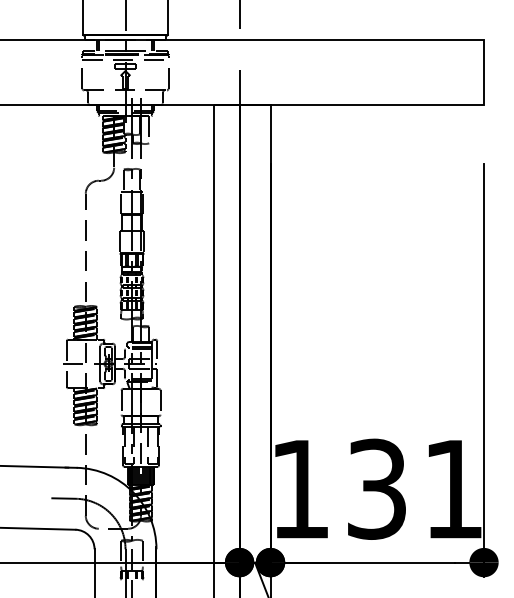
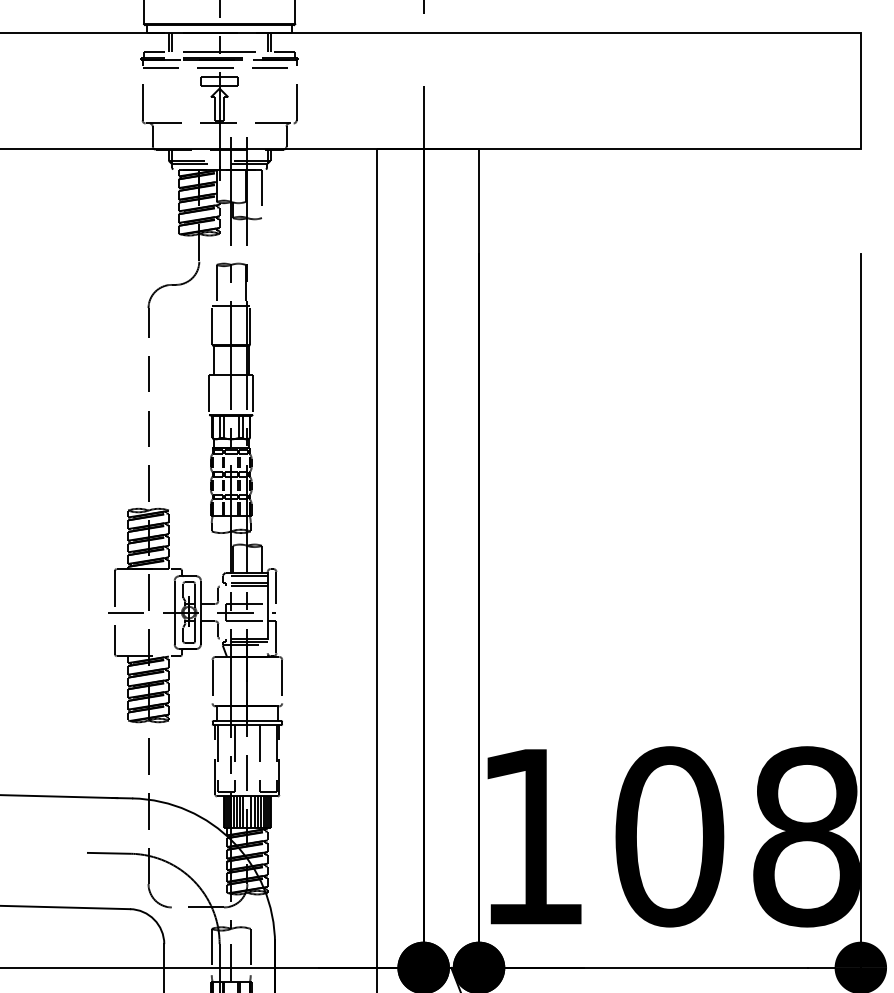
text: (414, 488) -> (736, 835), 131 -> 108

